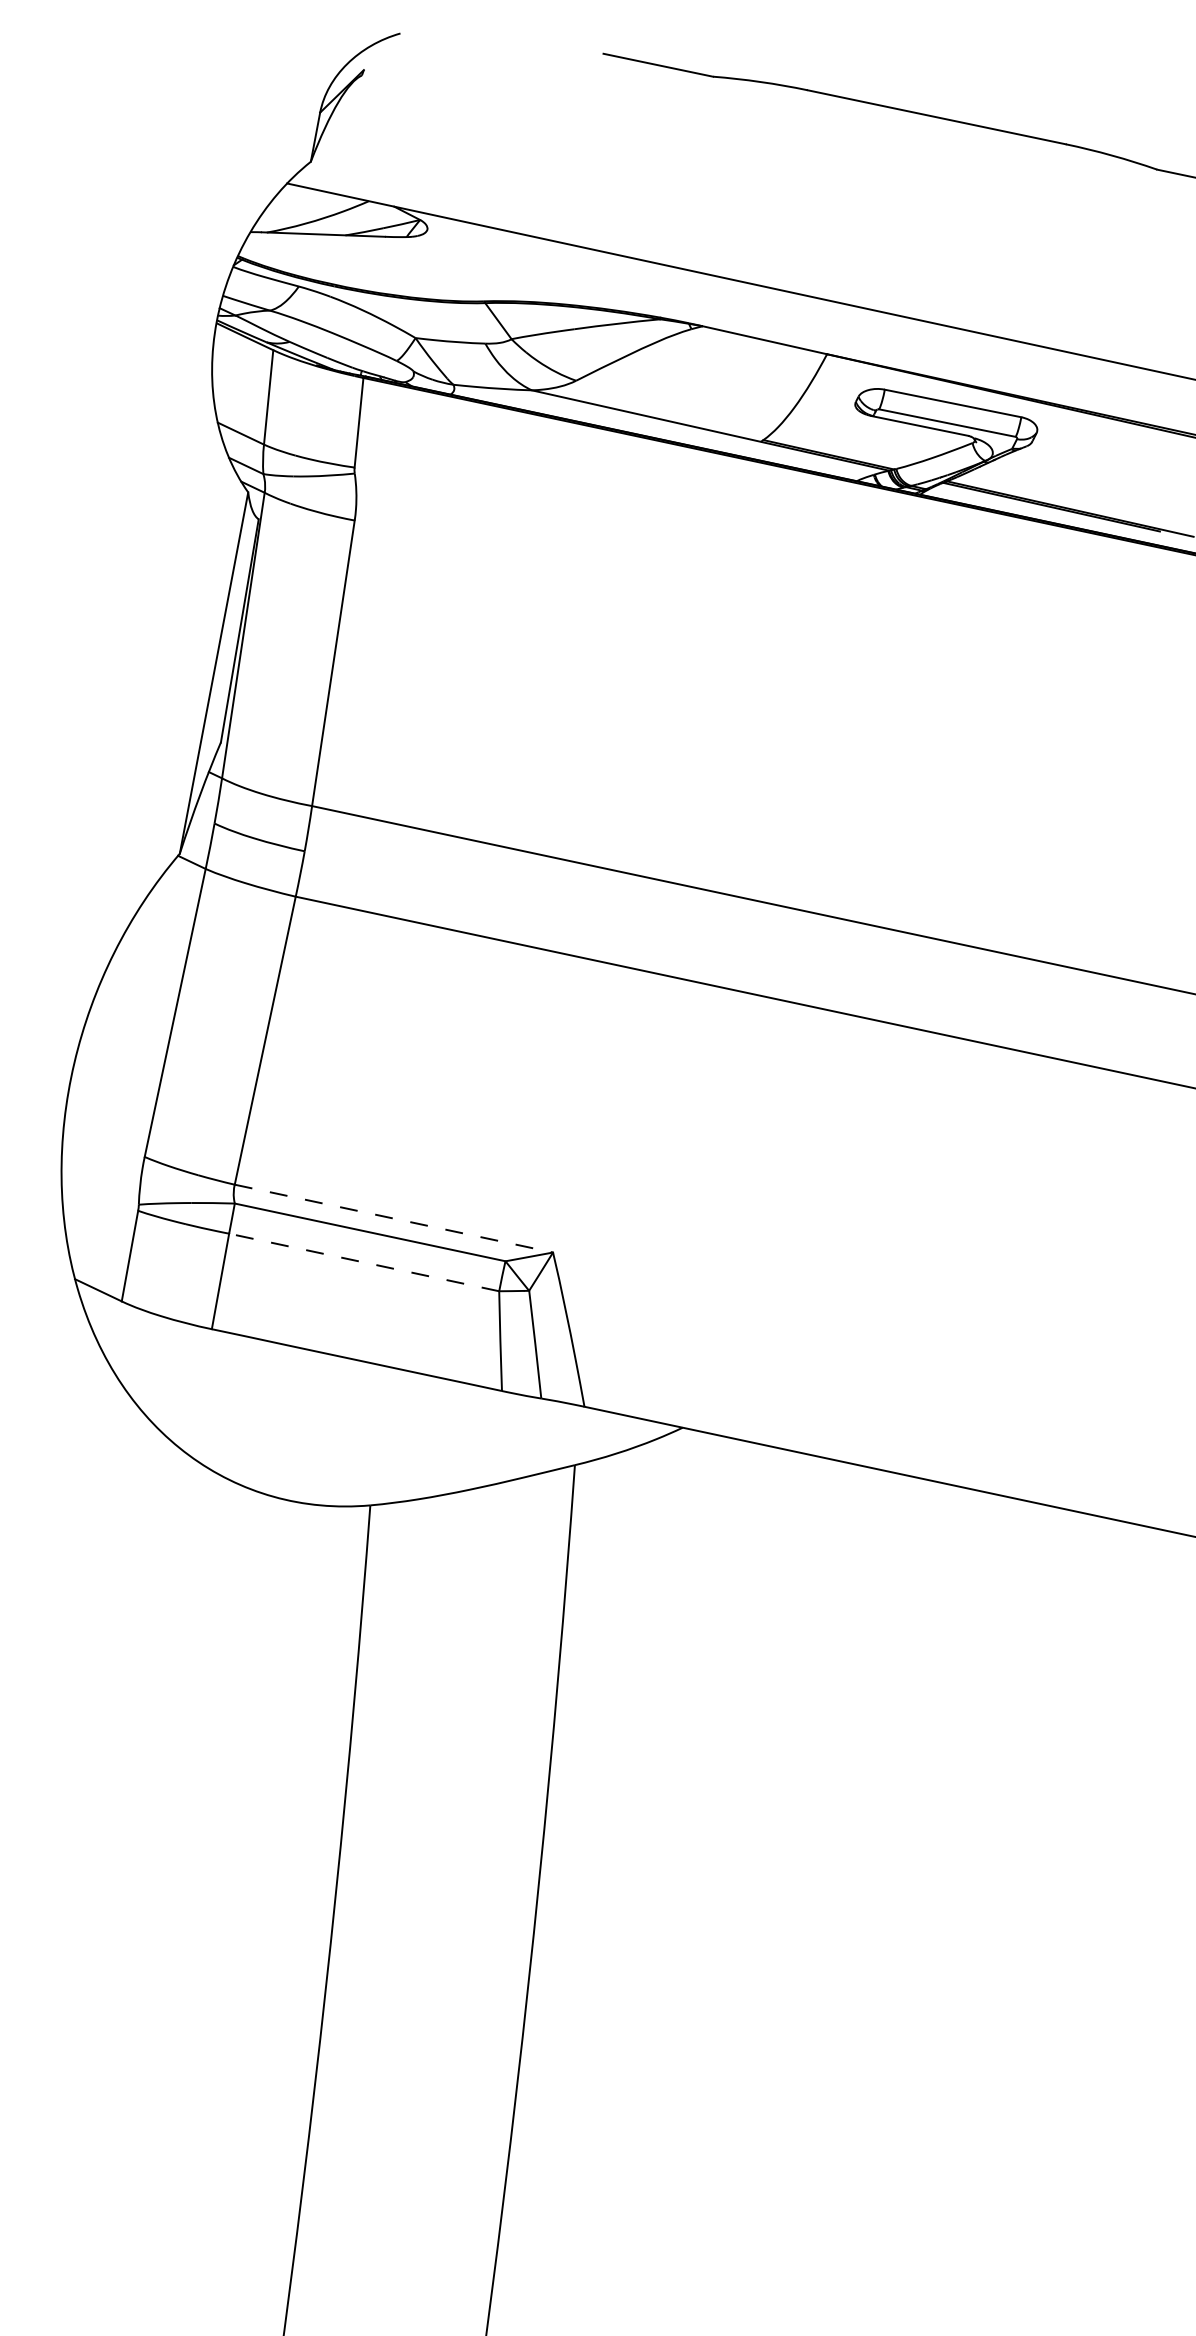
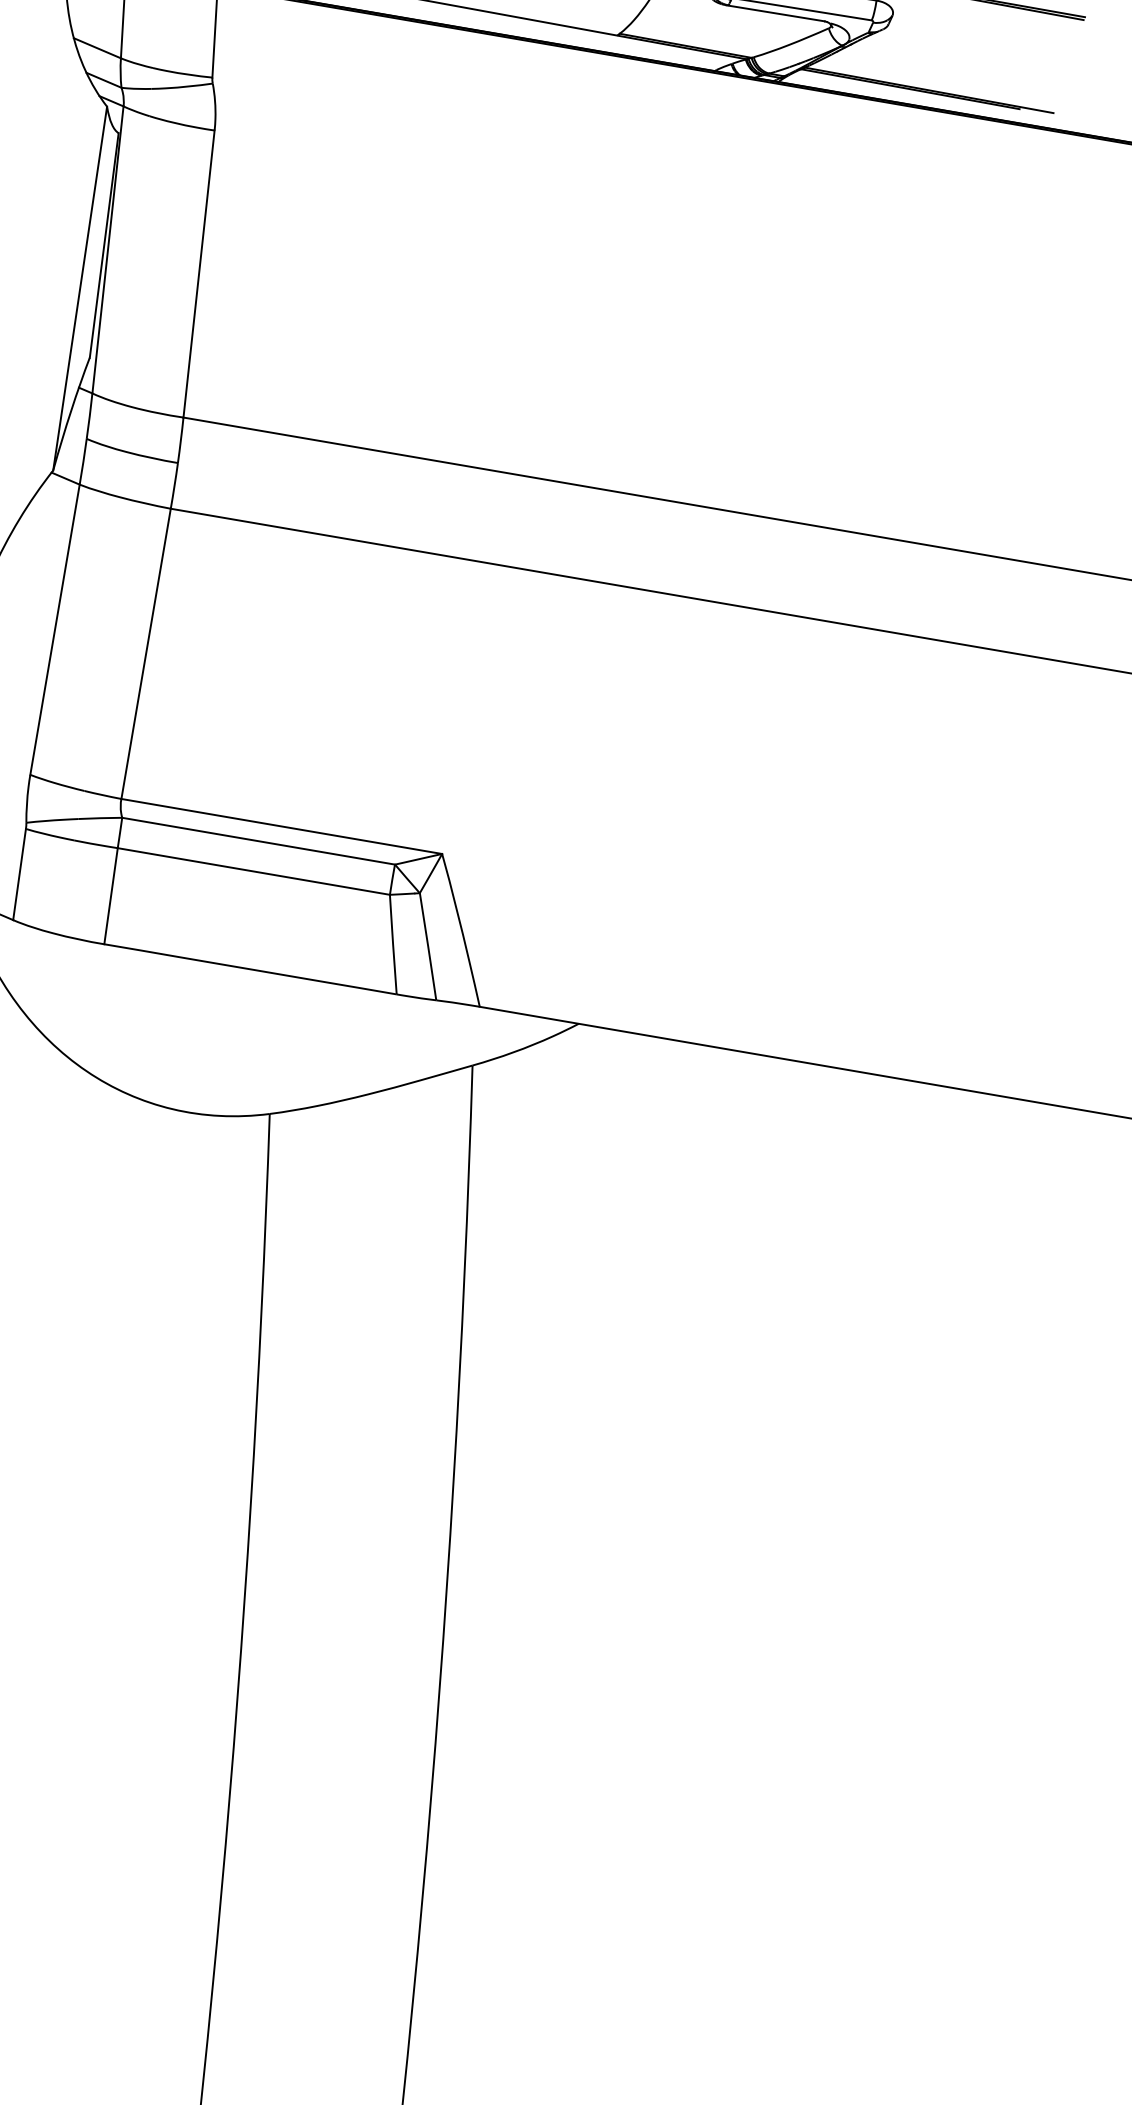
line: (393, 1218) -> (281, 826), dashed -> solid
line: (363, 1262) -> (253, 871), dashed -> solid

